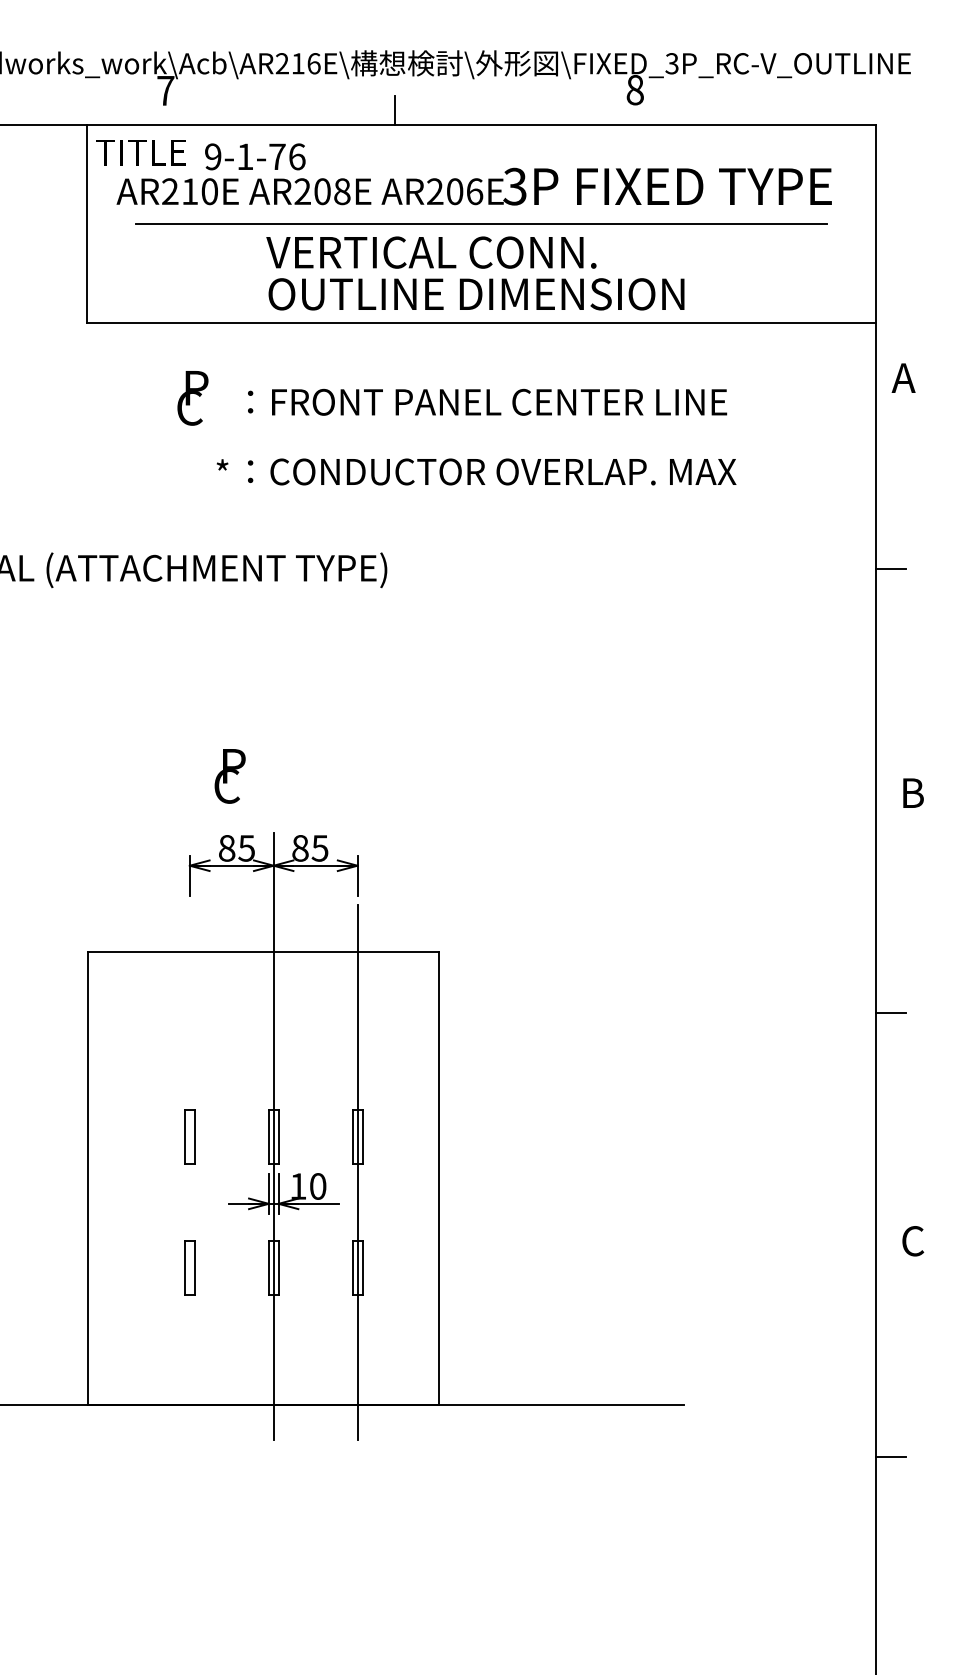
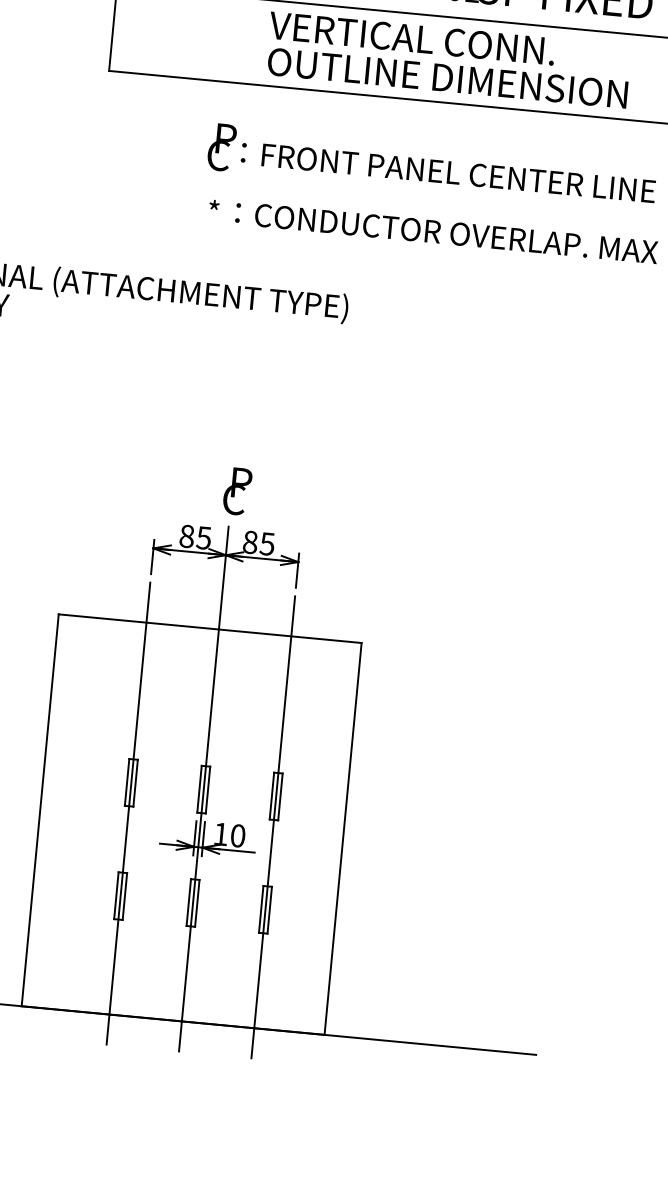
text: (192, 398) -> (221, 147), moved
text: (229, 776) -> (236, 491), moved
line: (189, 1172) -> (128, 813), added

